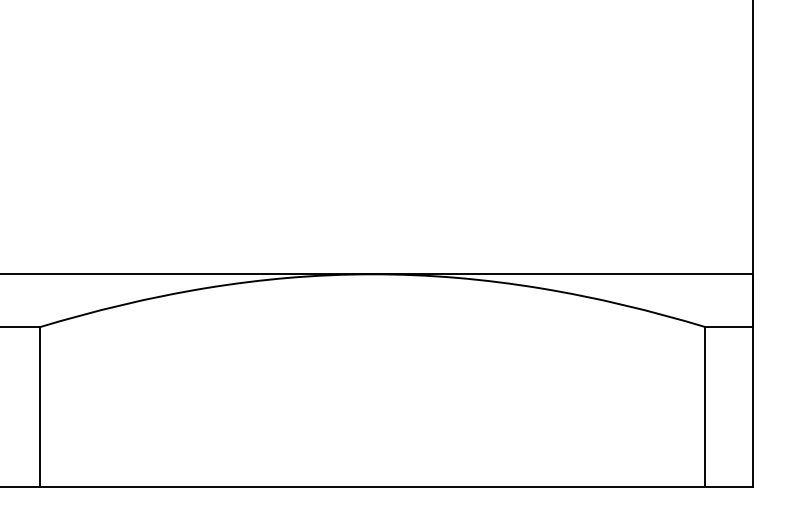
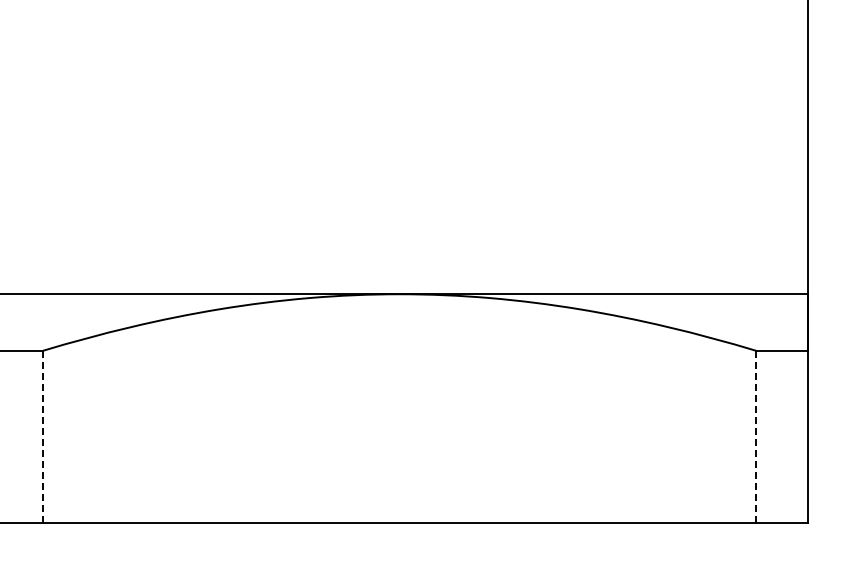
line: (40, 406) -> (43, 436), solid -> dashed
line: (705, 406) -> (756, 436), solid -> dashed

